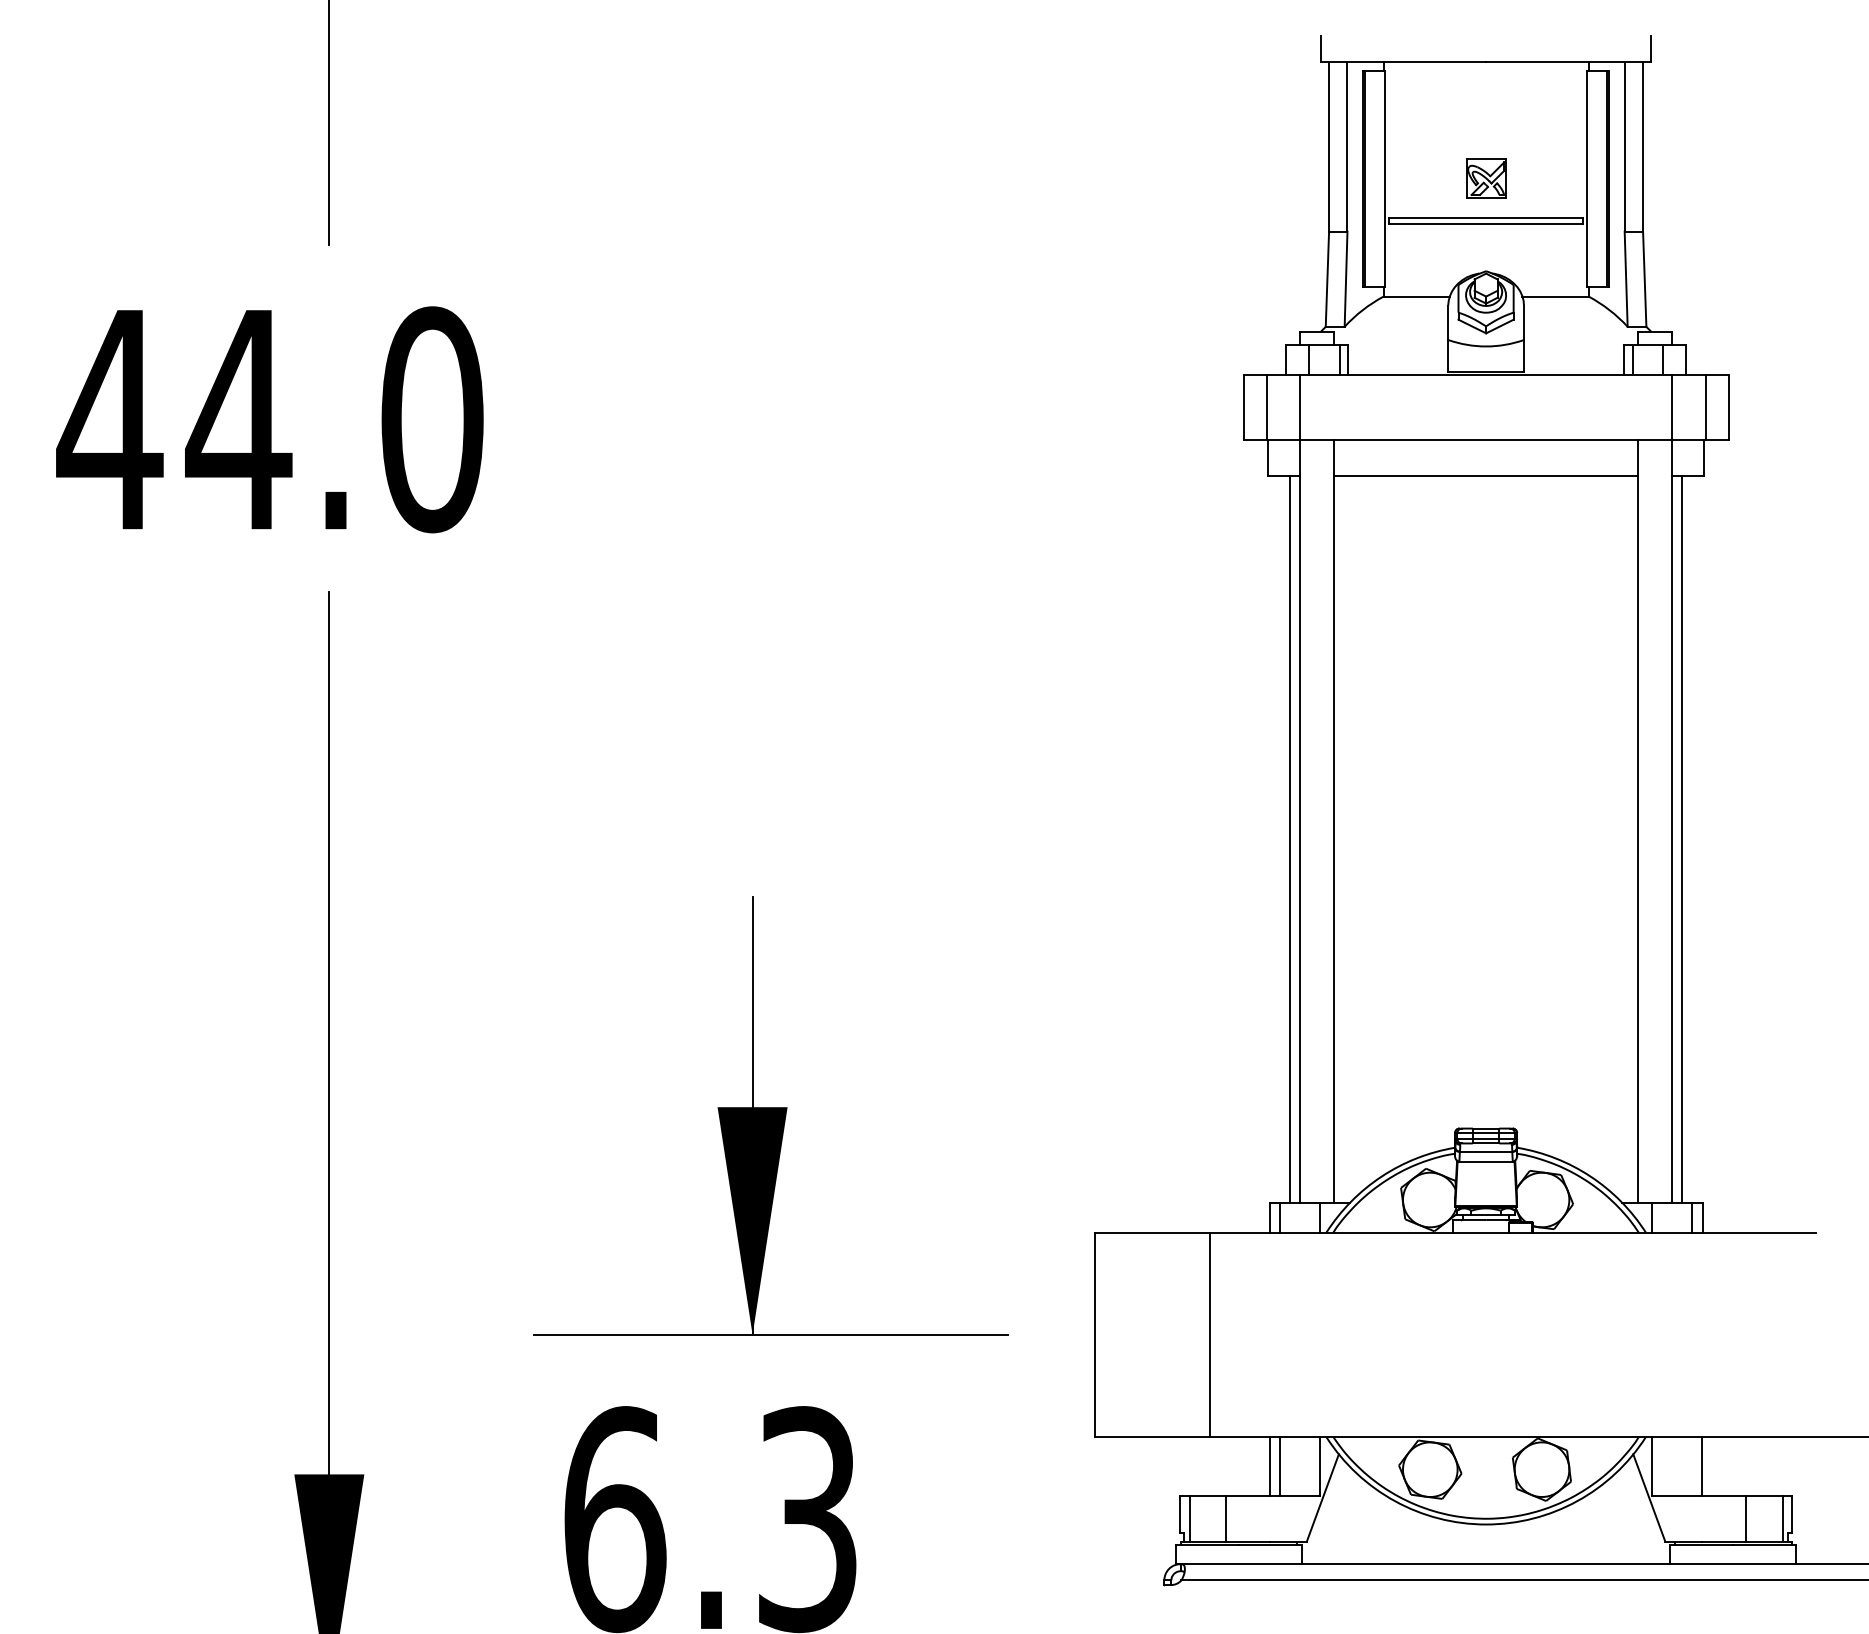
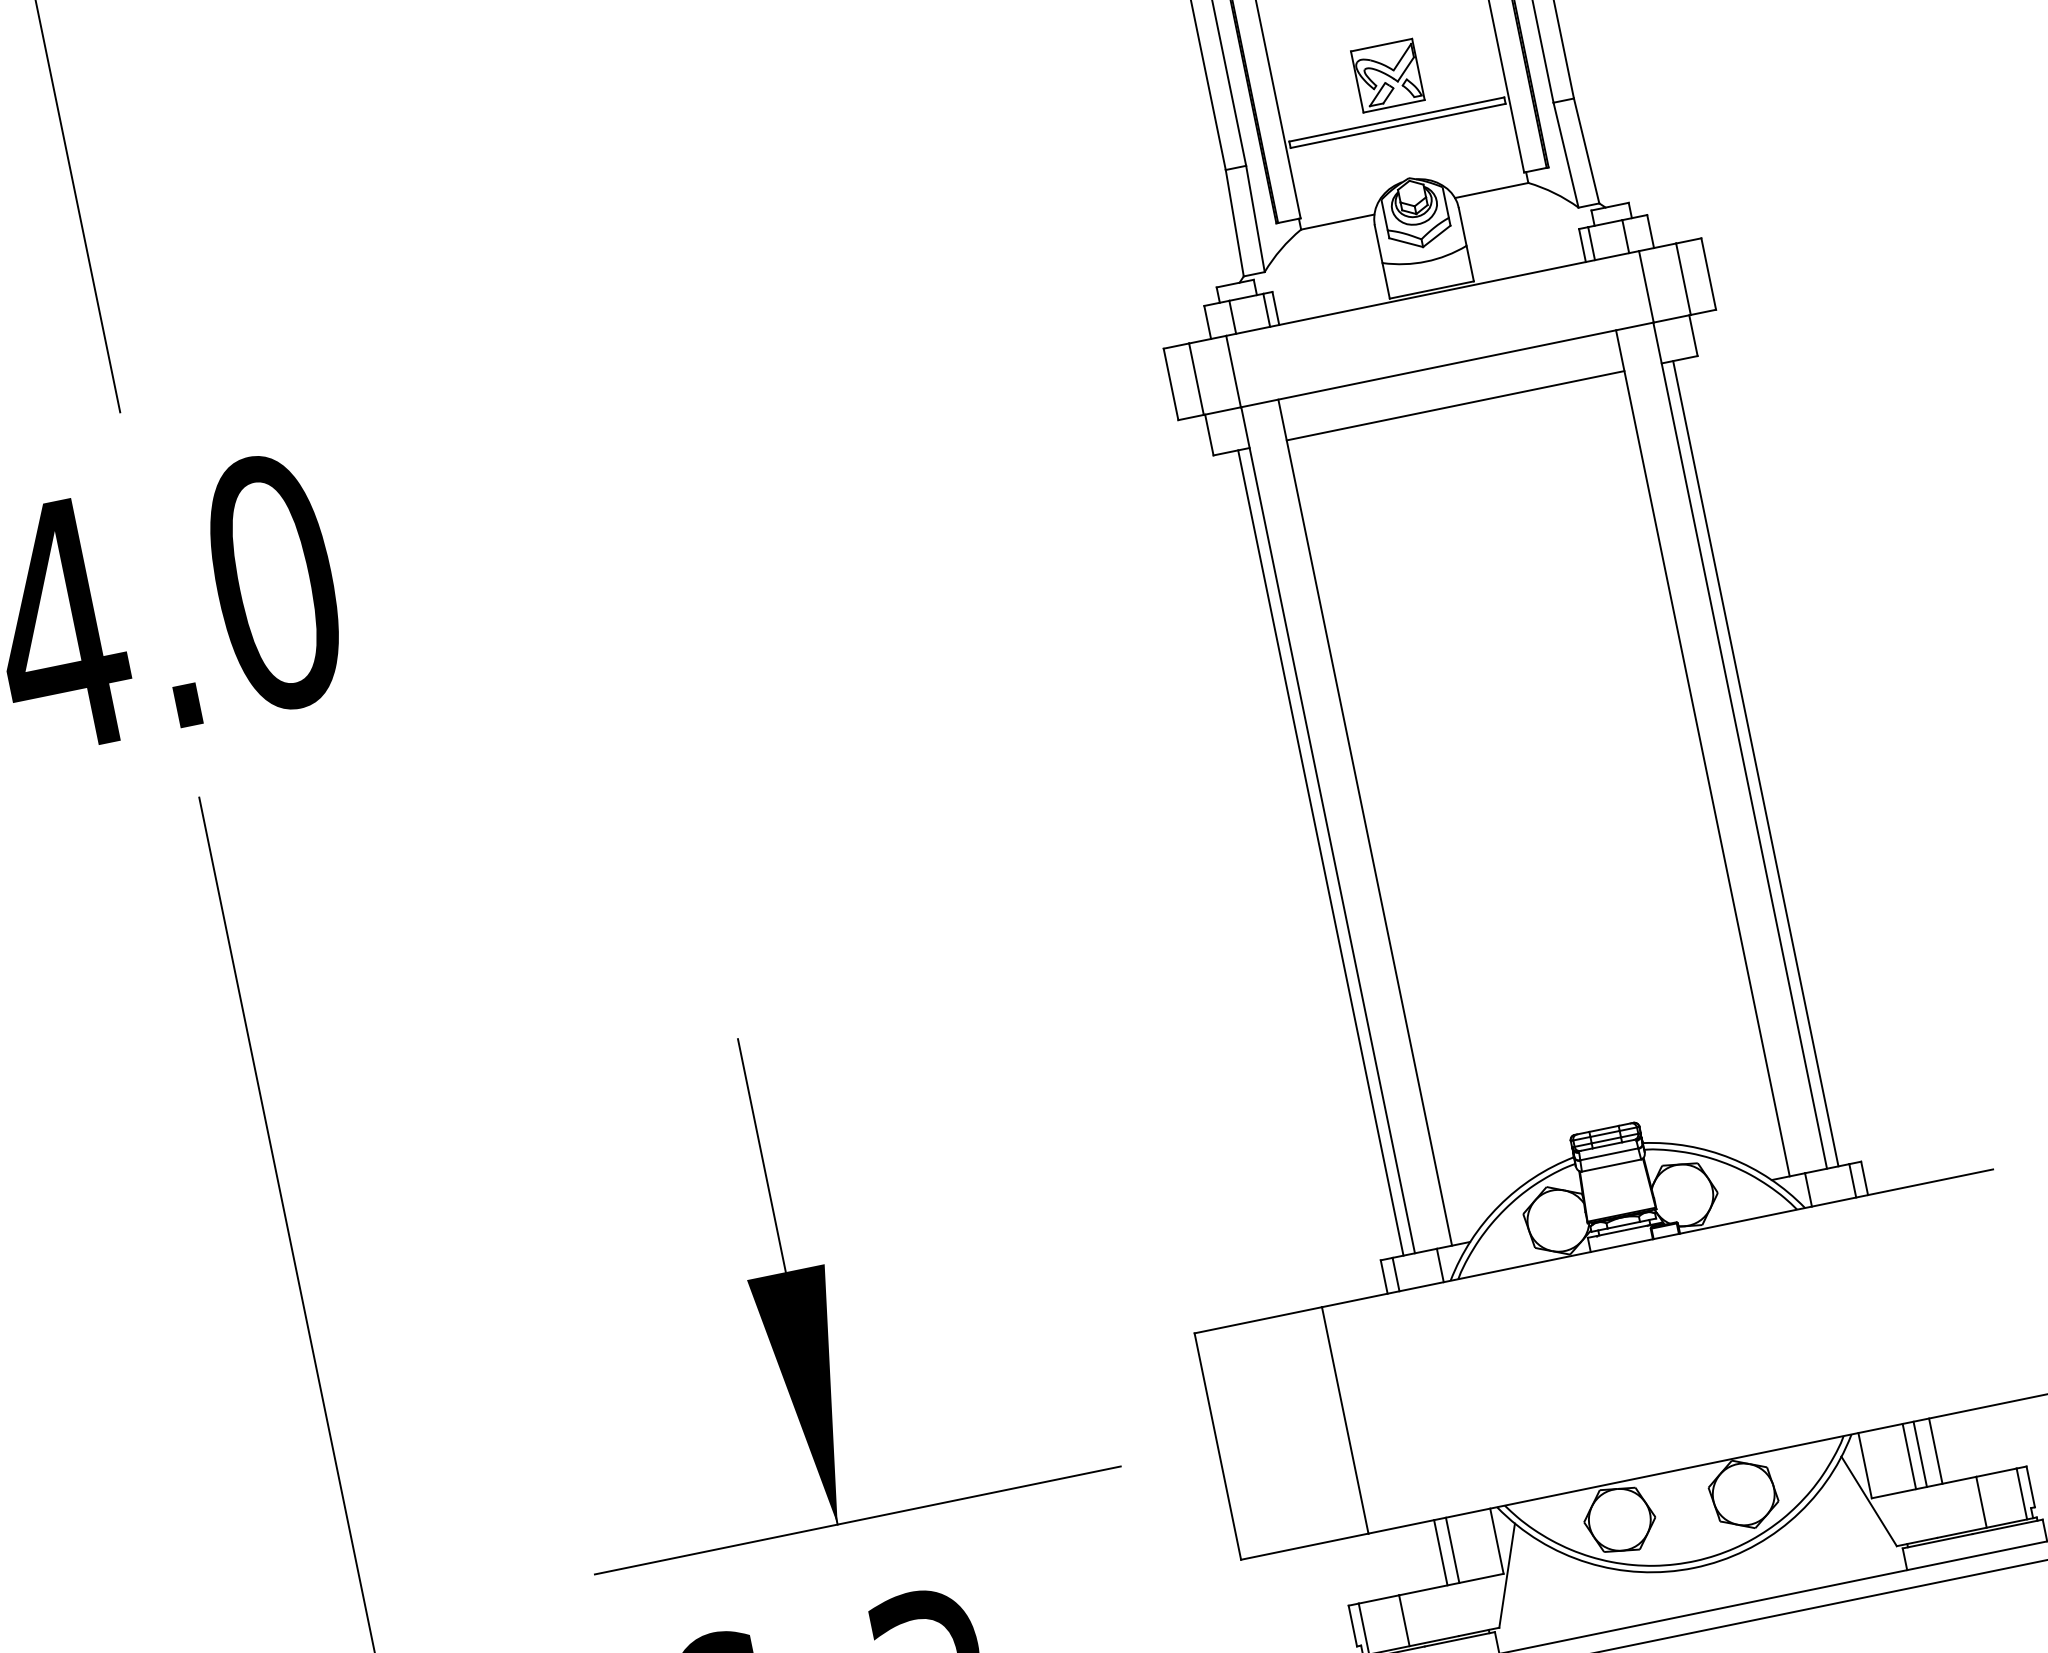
part: (1486, 178) -> (1388, 75), size x1.43
line: (1692, 1465) -> (1909, 1455), added
line: (1715, 1465) -> (1935, 1450), added

